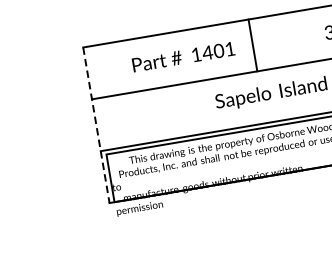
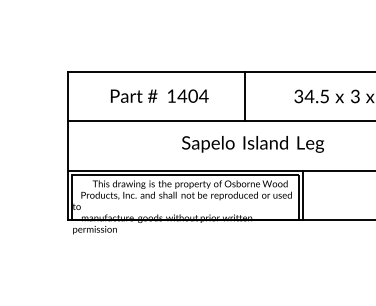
line: (252, 45) -> (244, 96), moved
text: (229, 48) -> (203, 95), 1401 -> 1404
line: (96, 125) -> (67, 146), dashed -> solid

